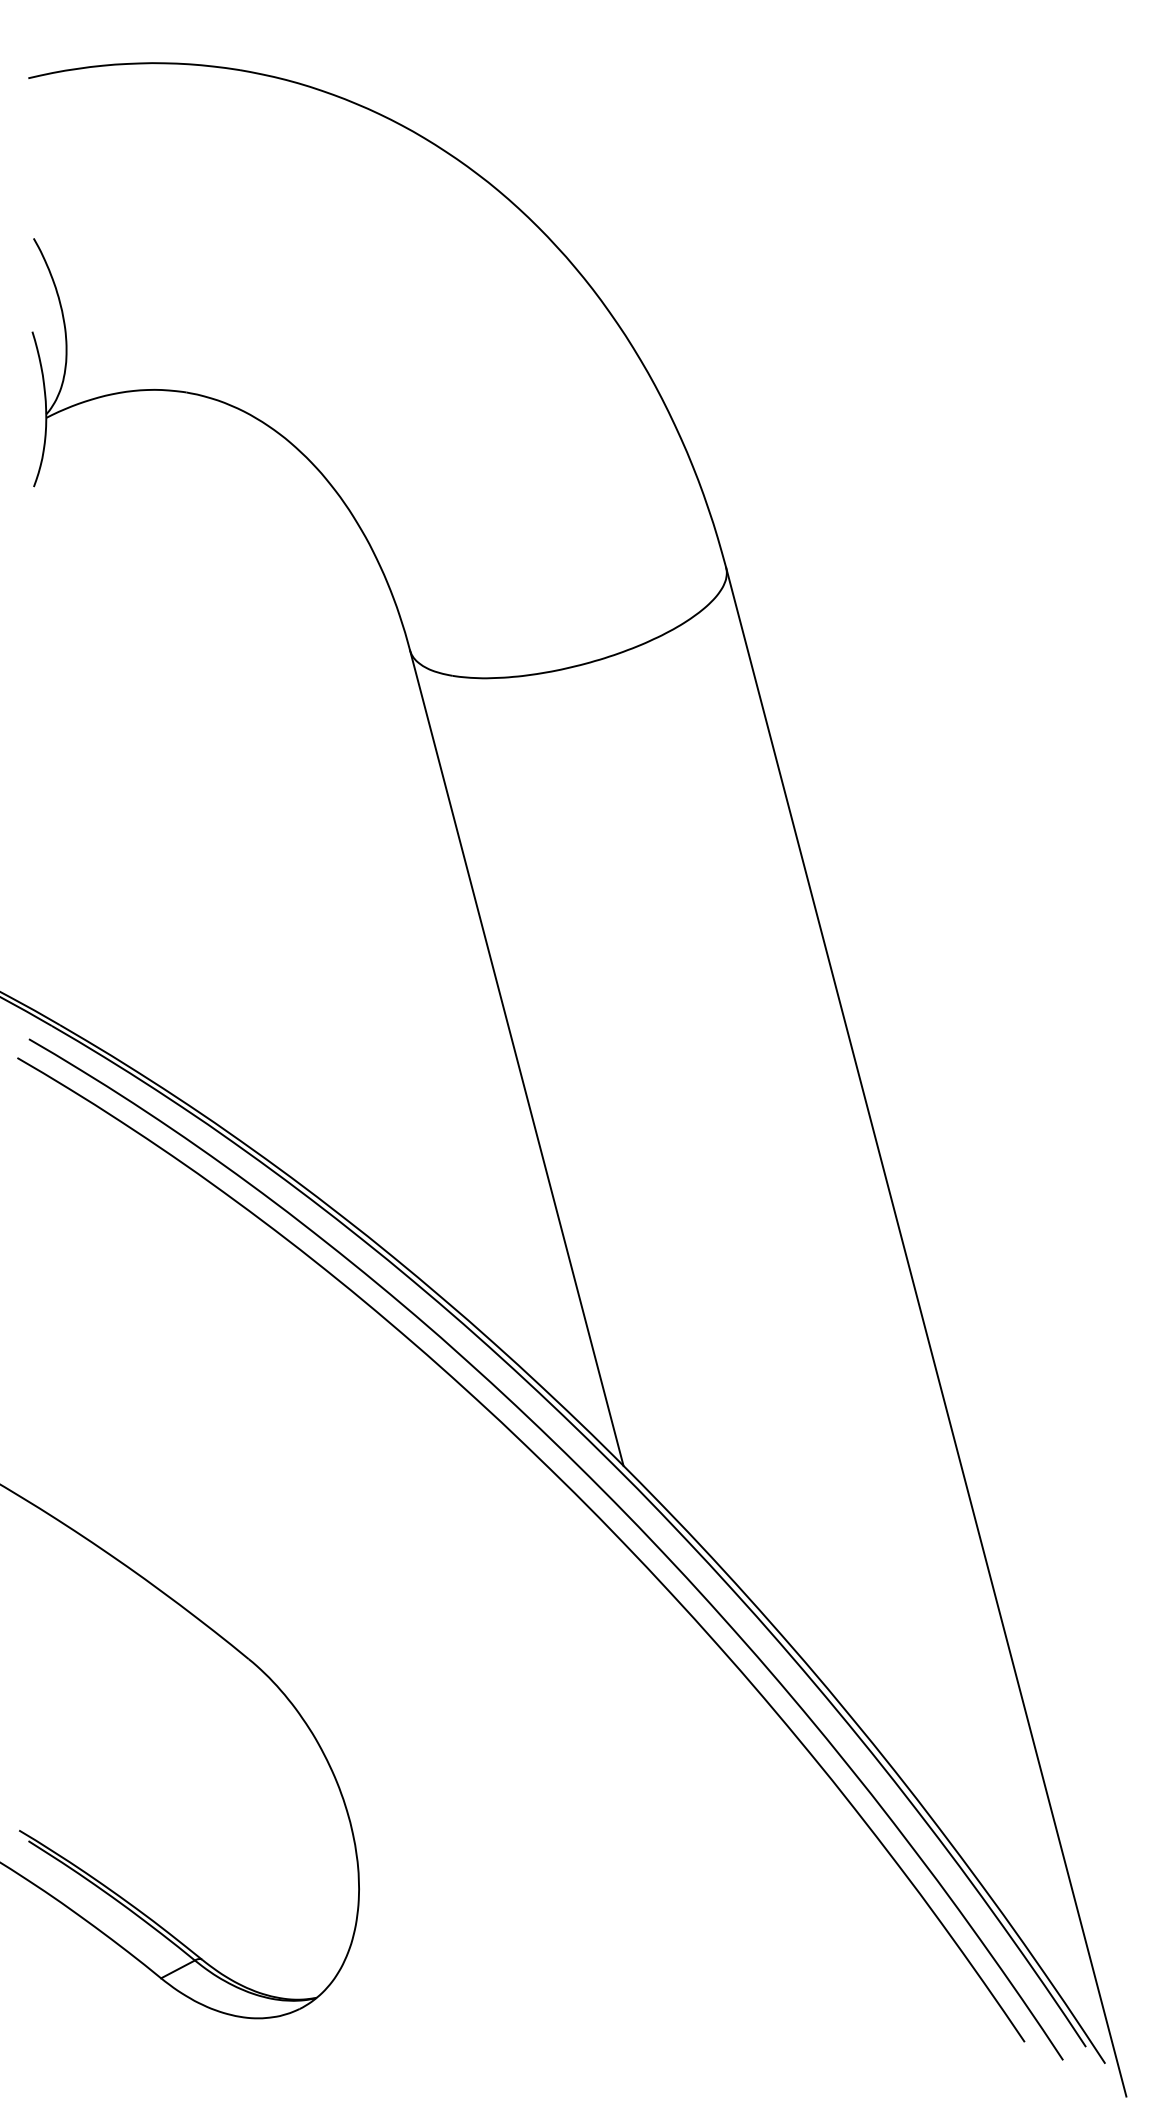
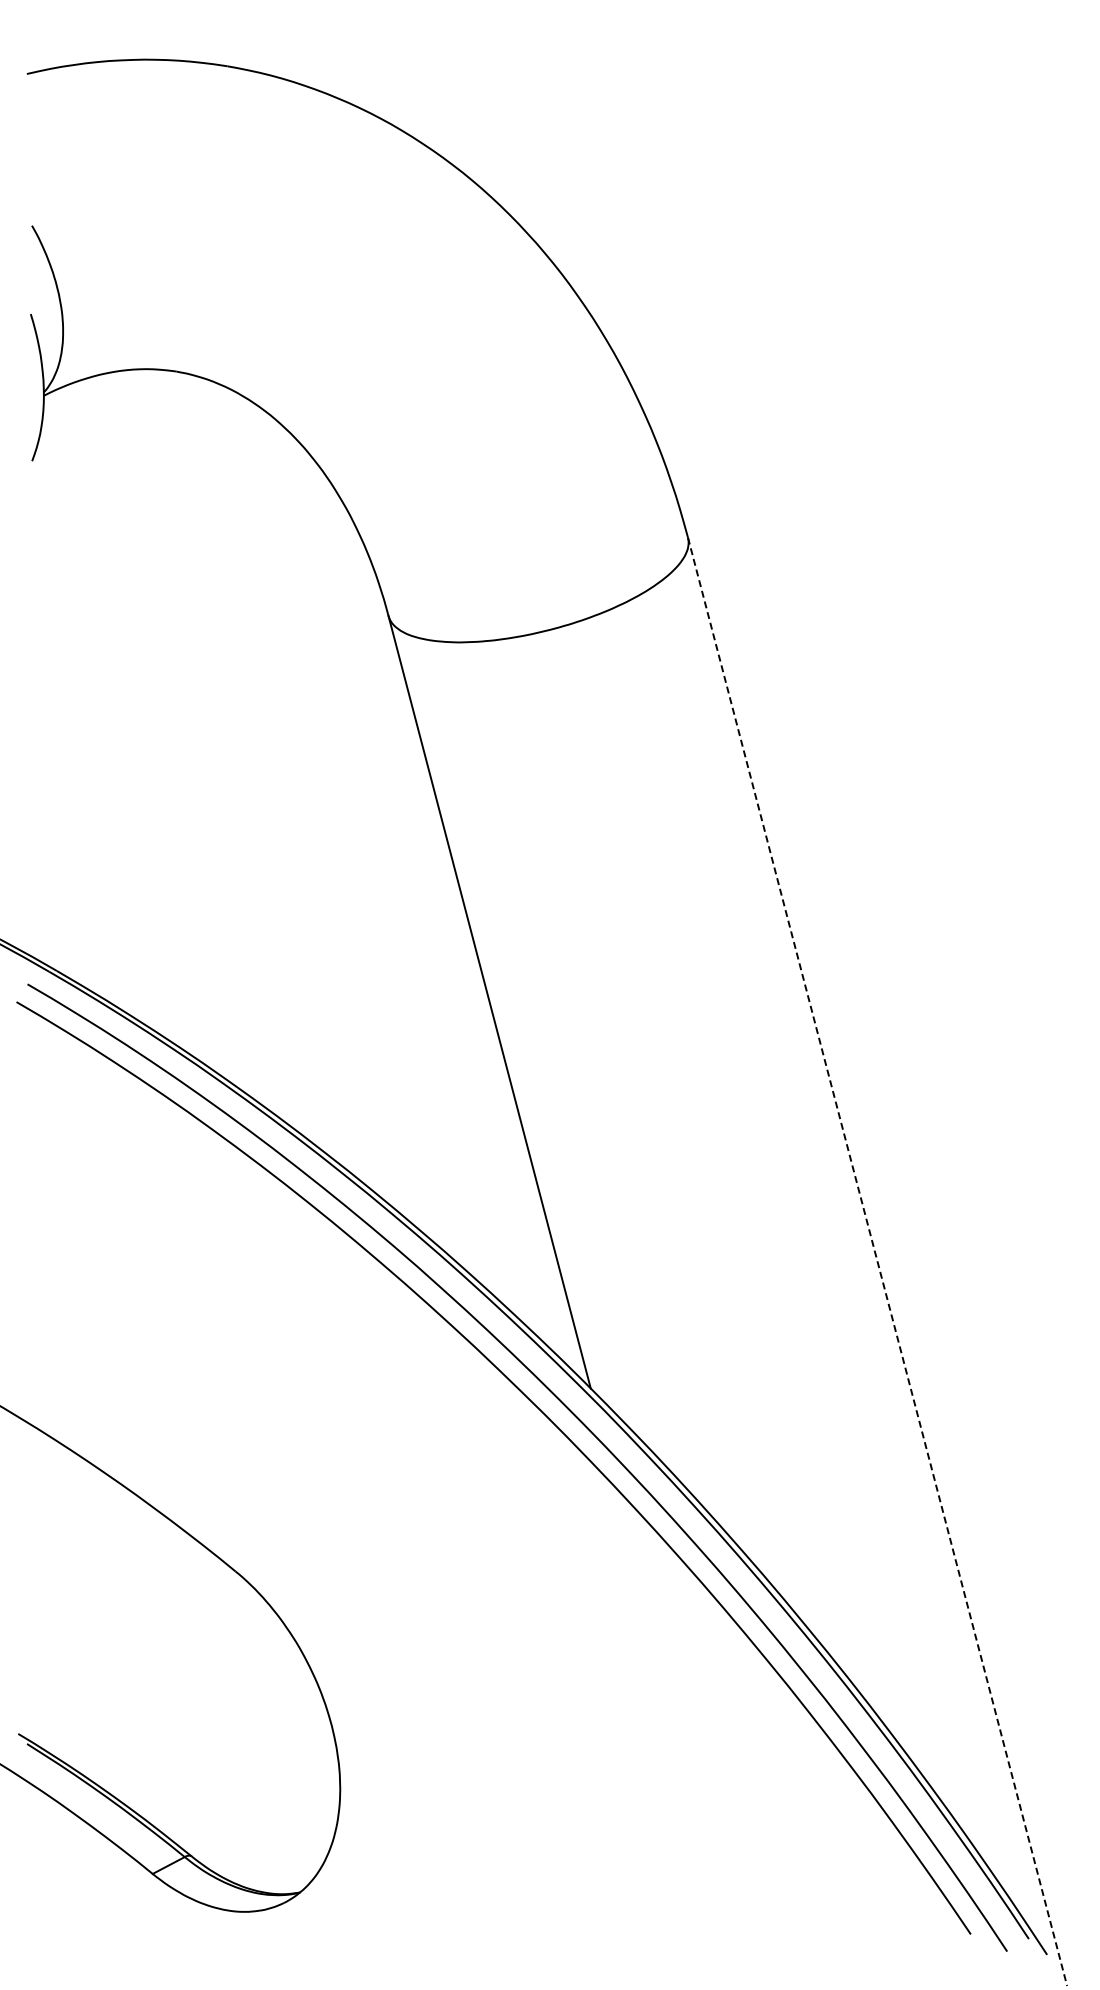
line: (926, 1331) -> (877, 1261), solid -> dashed

